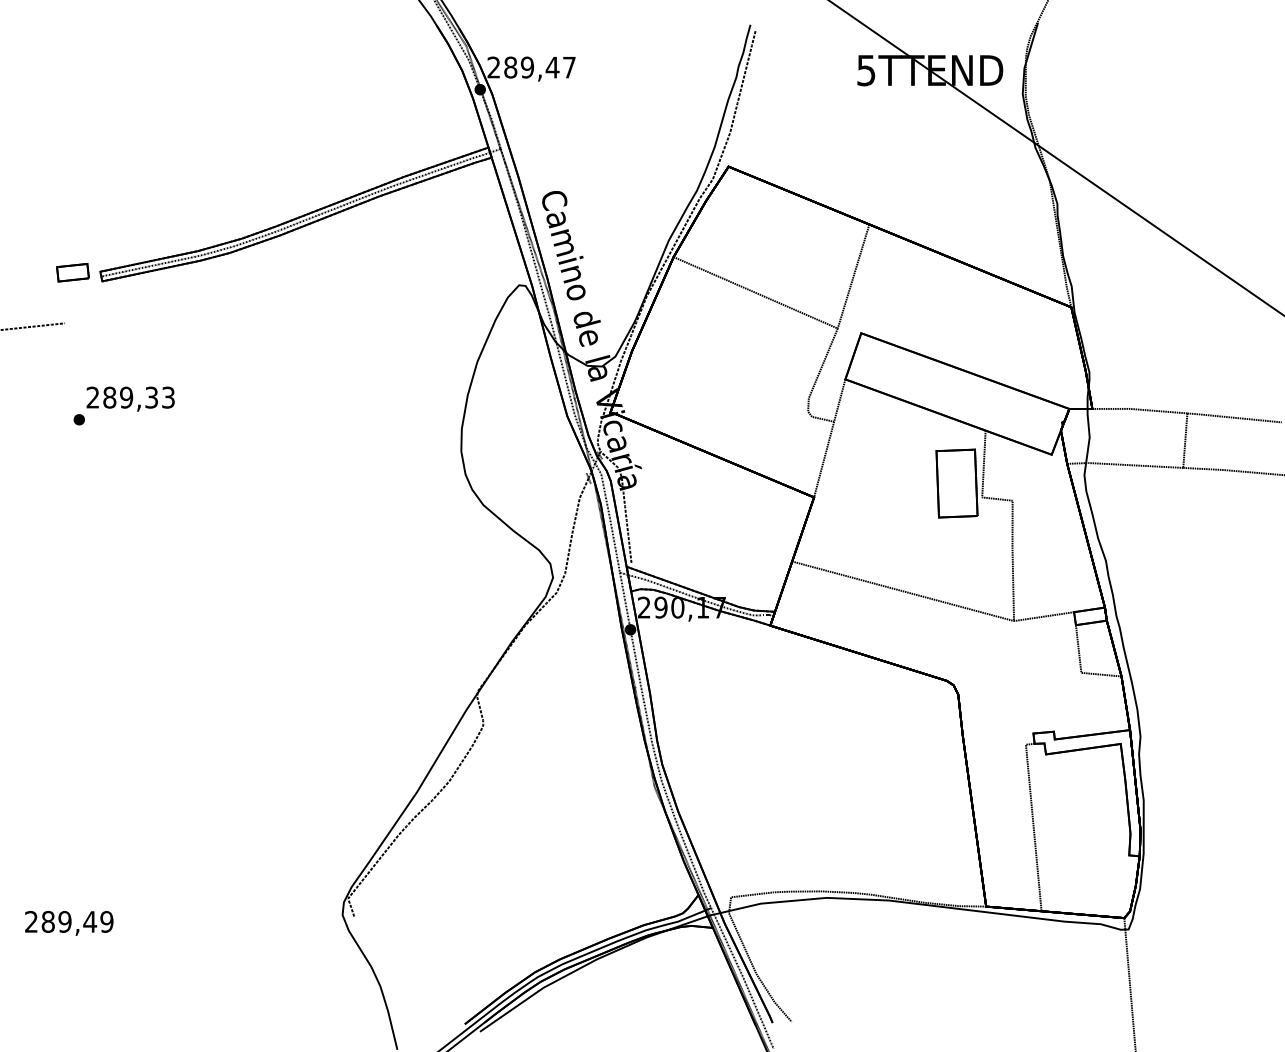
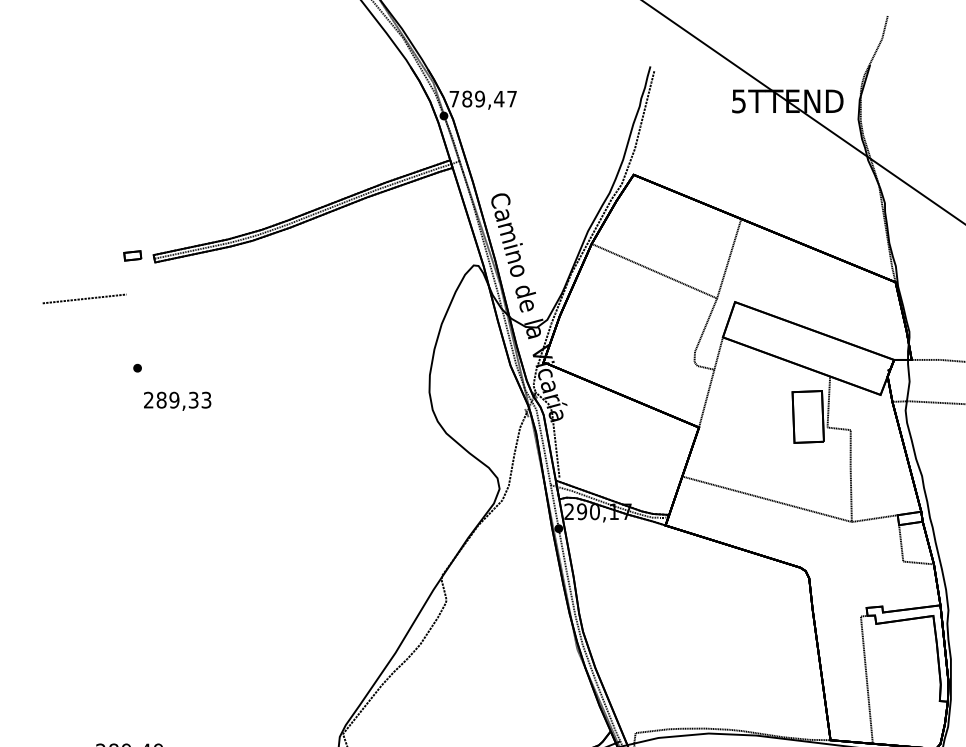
text: (493, 67) -> (454, 99), 289,47 -> 789,47
part: (72, 272) -> (132, 255), size x0.7
text: (130, 398) -> (177, 400), moved

